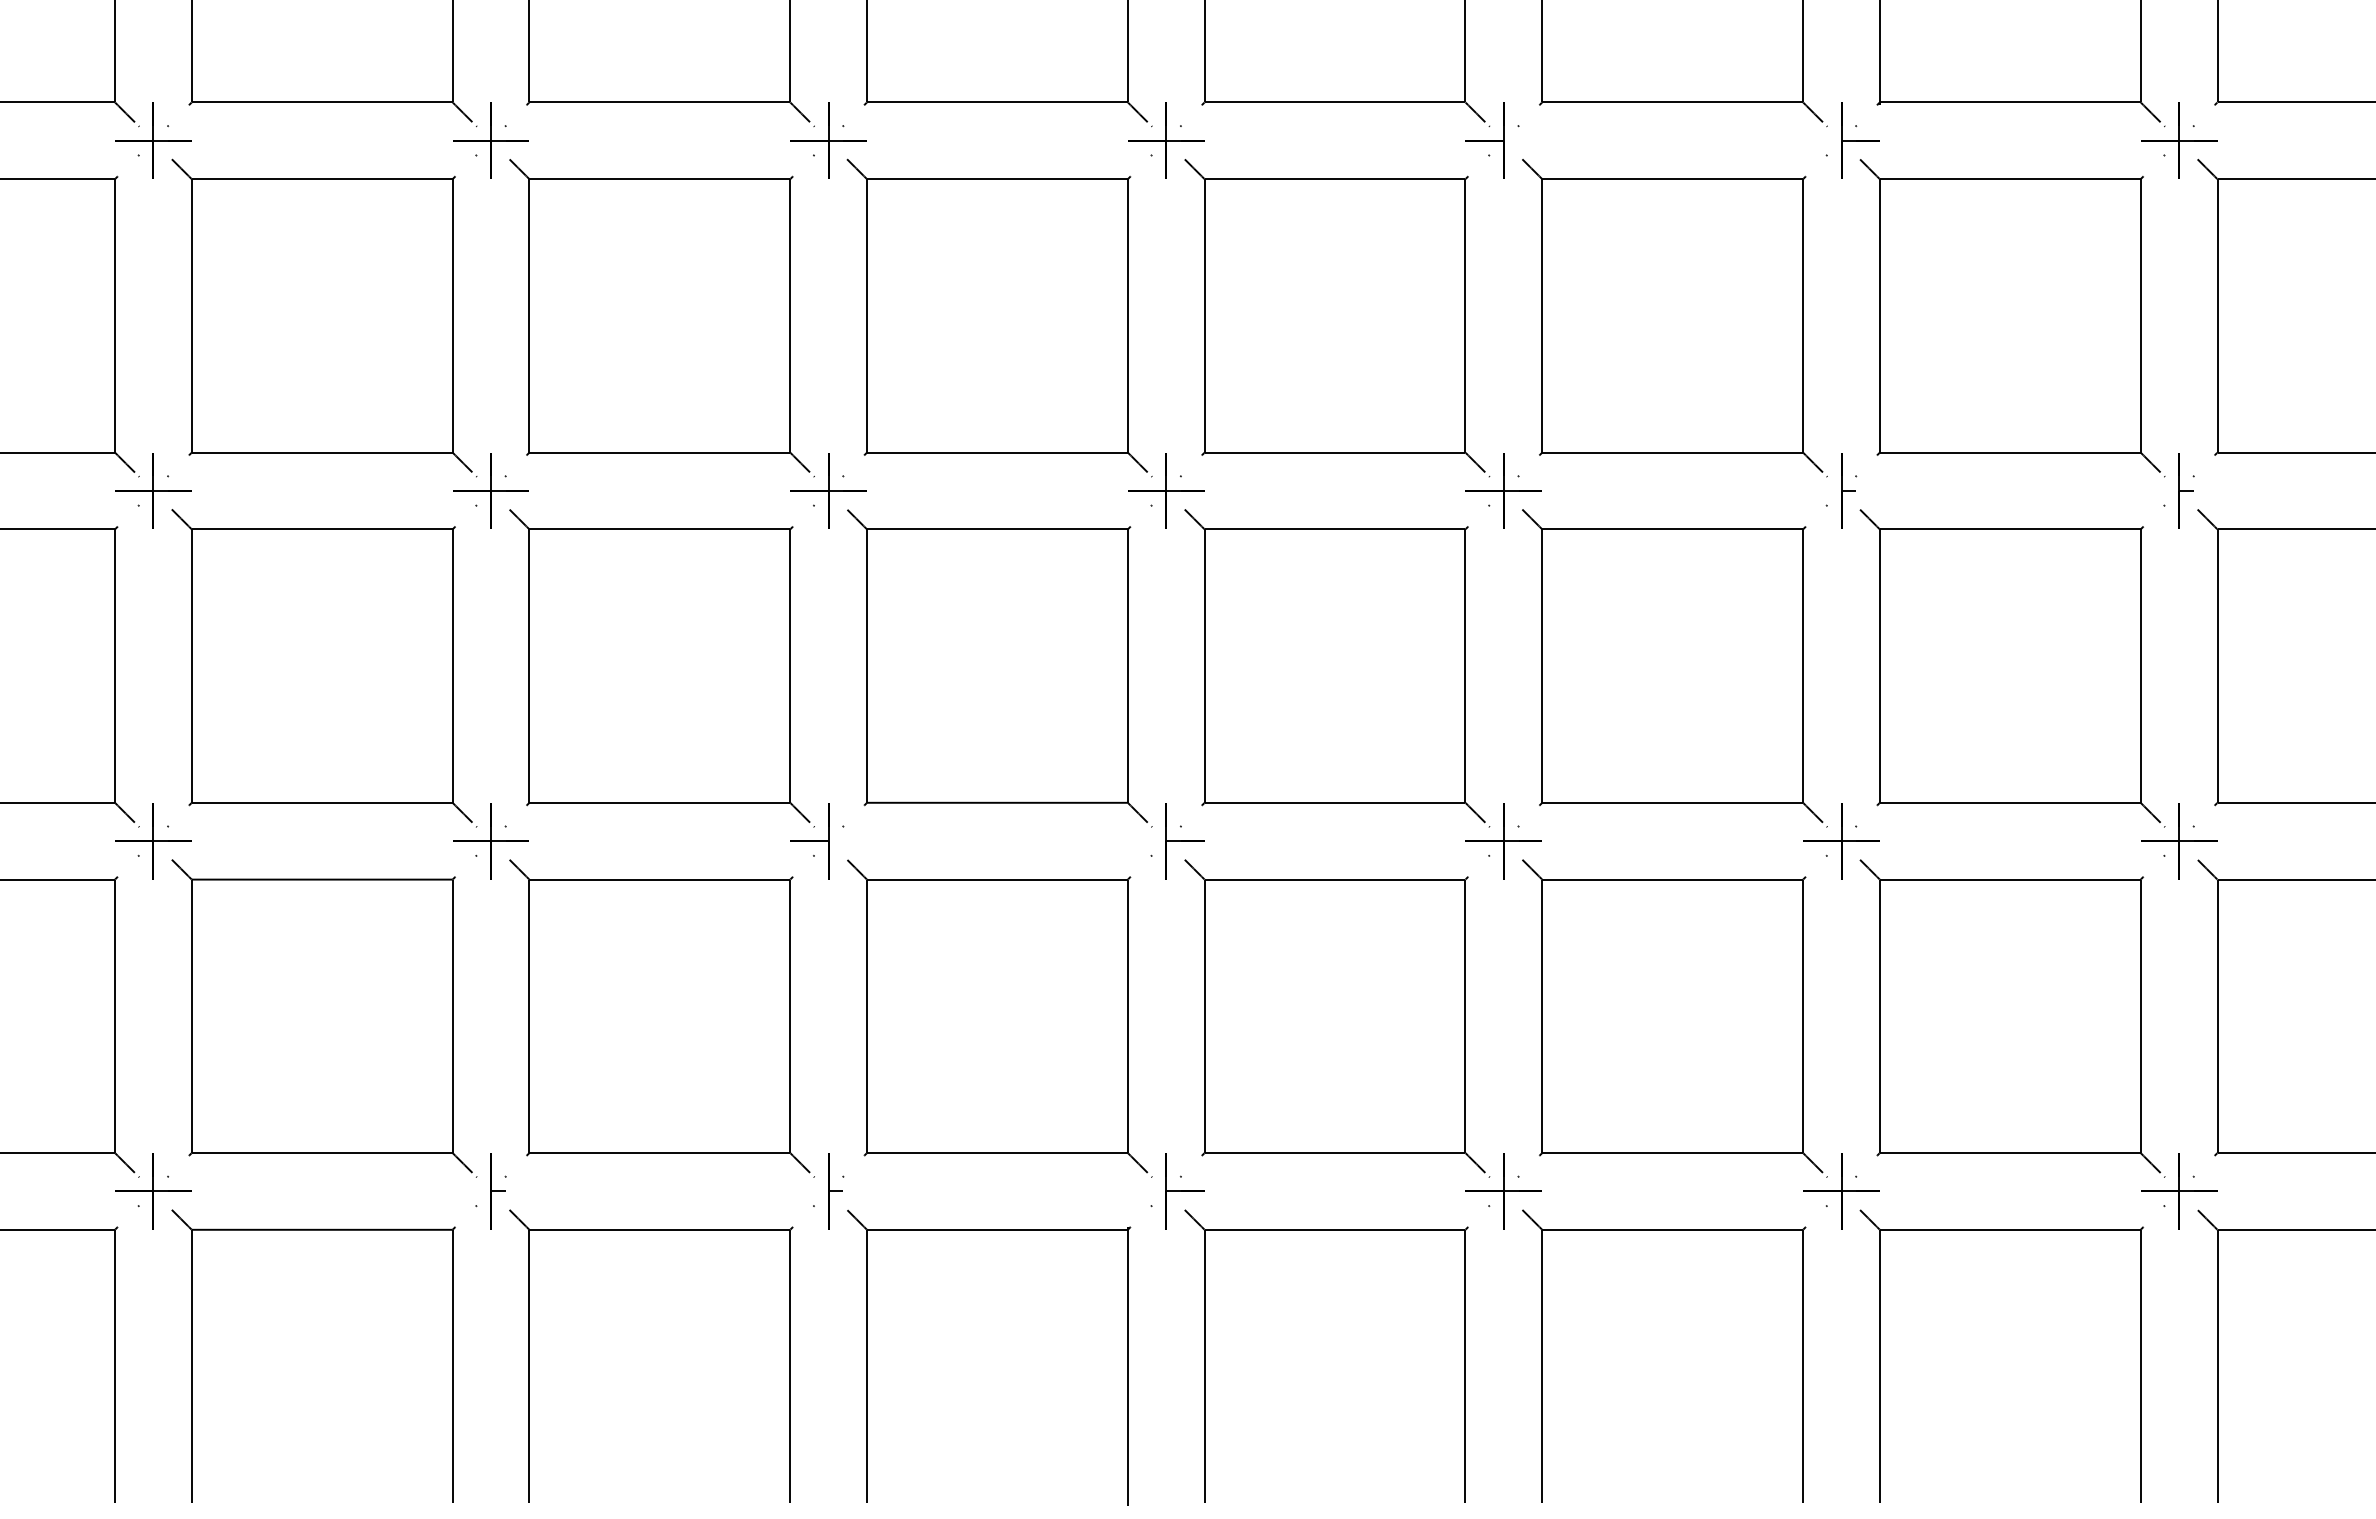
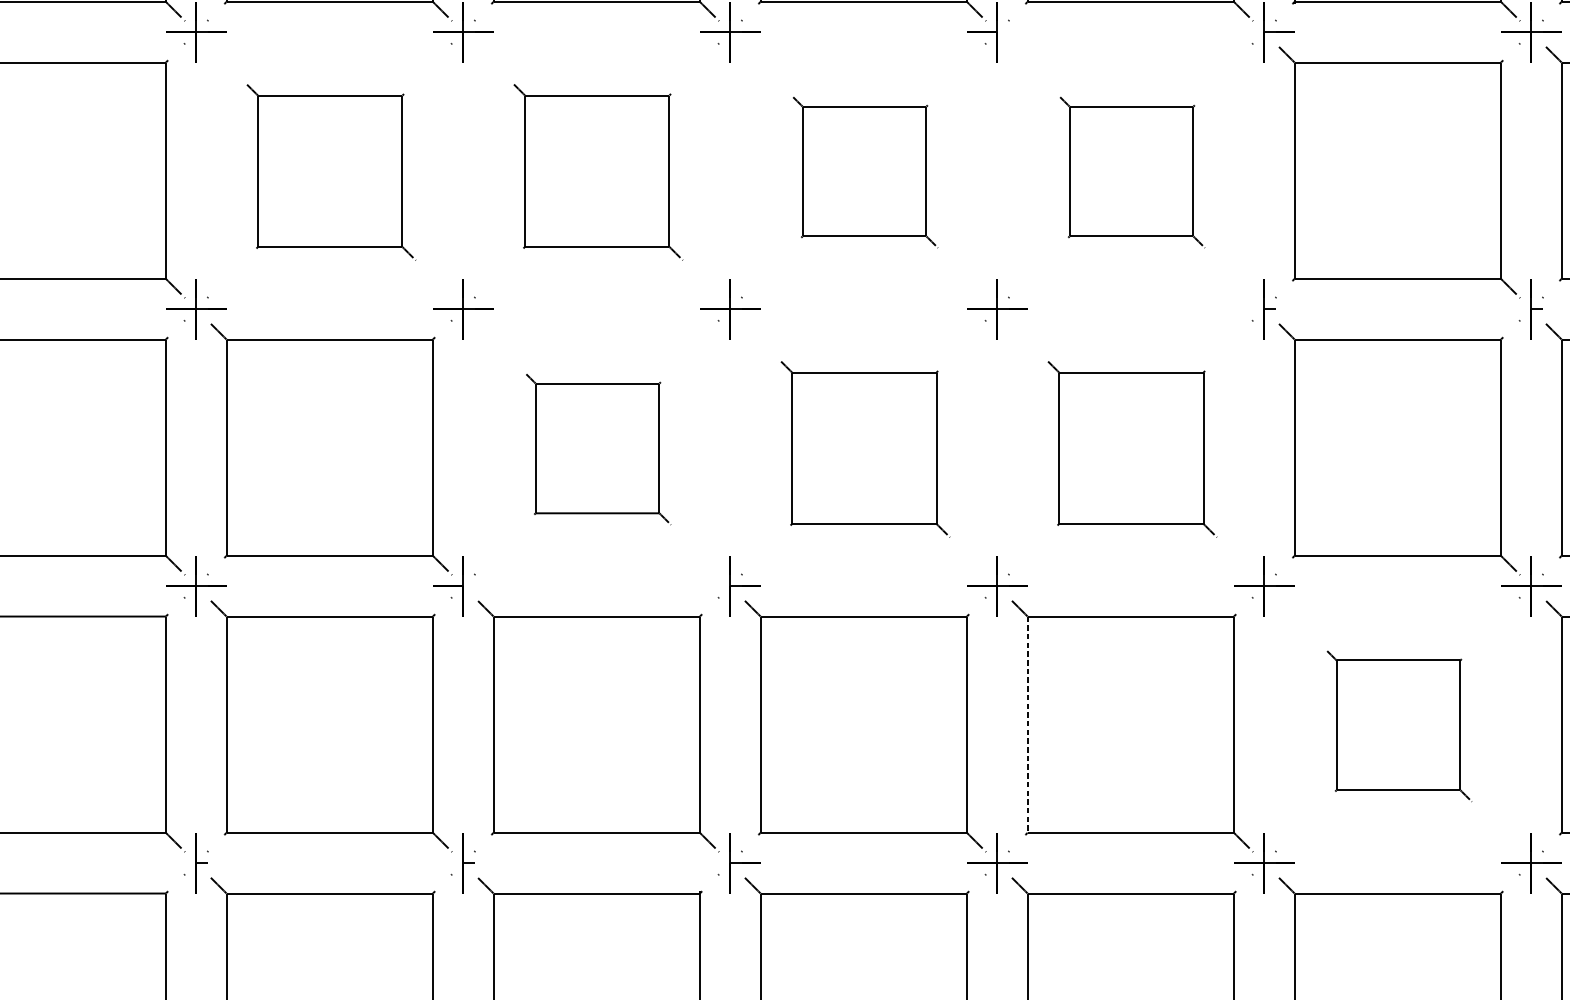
part: (999, 317) -> (598, 171), size x0.7
part: (661, 318) -> (331, 172), size x0.7
part: (1337, 318) -> (865, 172), size x0.6
part: (1674, 318) -> (1132, 172), size x0.6
part: (999, 668) -> (598, 449), size x0.6
part: (1337, 668) -> (865, 449), size x0.7
part: (1674, 668) -> (1132, 449), size x0.7
line: (1542, 1016) -> (1027, 724), solid -> dashed
part: (2012, 1018) -> (1399, 726), size x0.6

